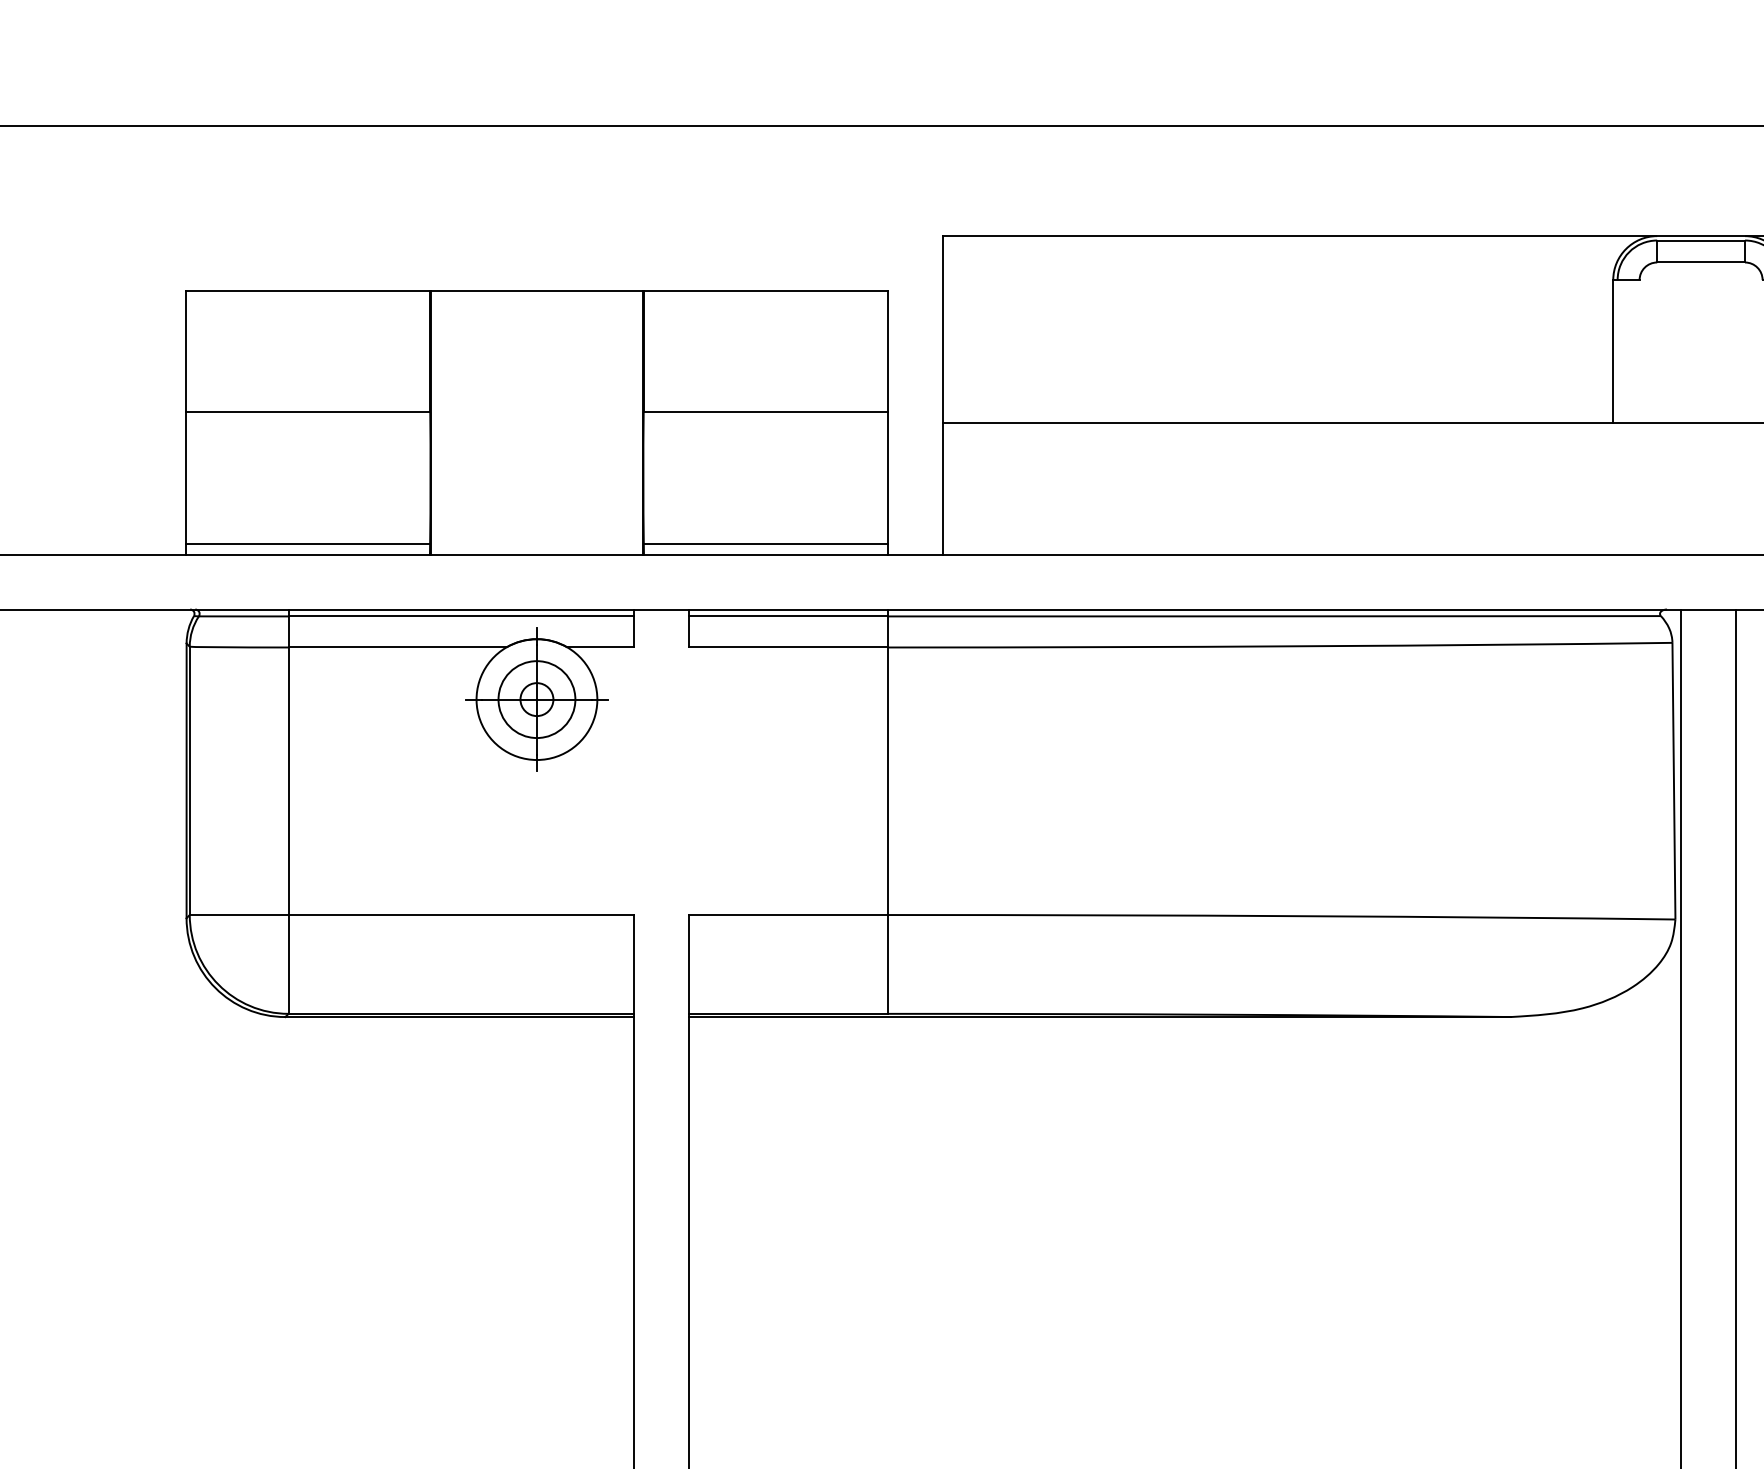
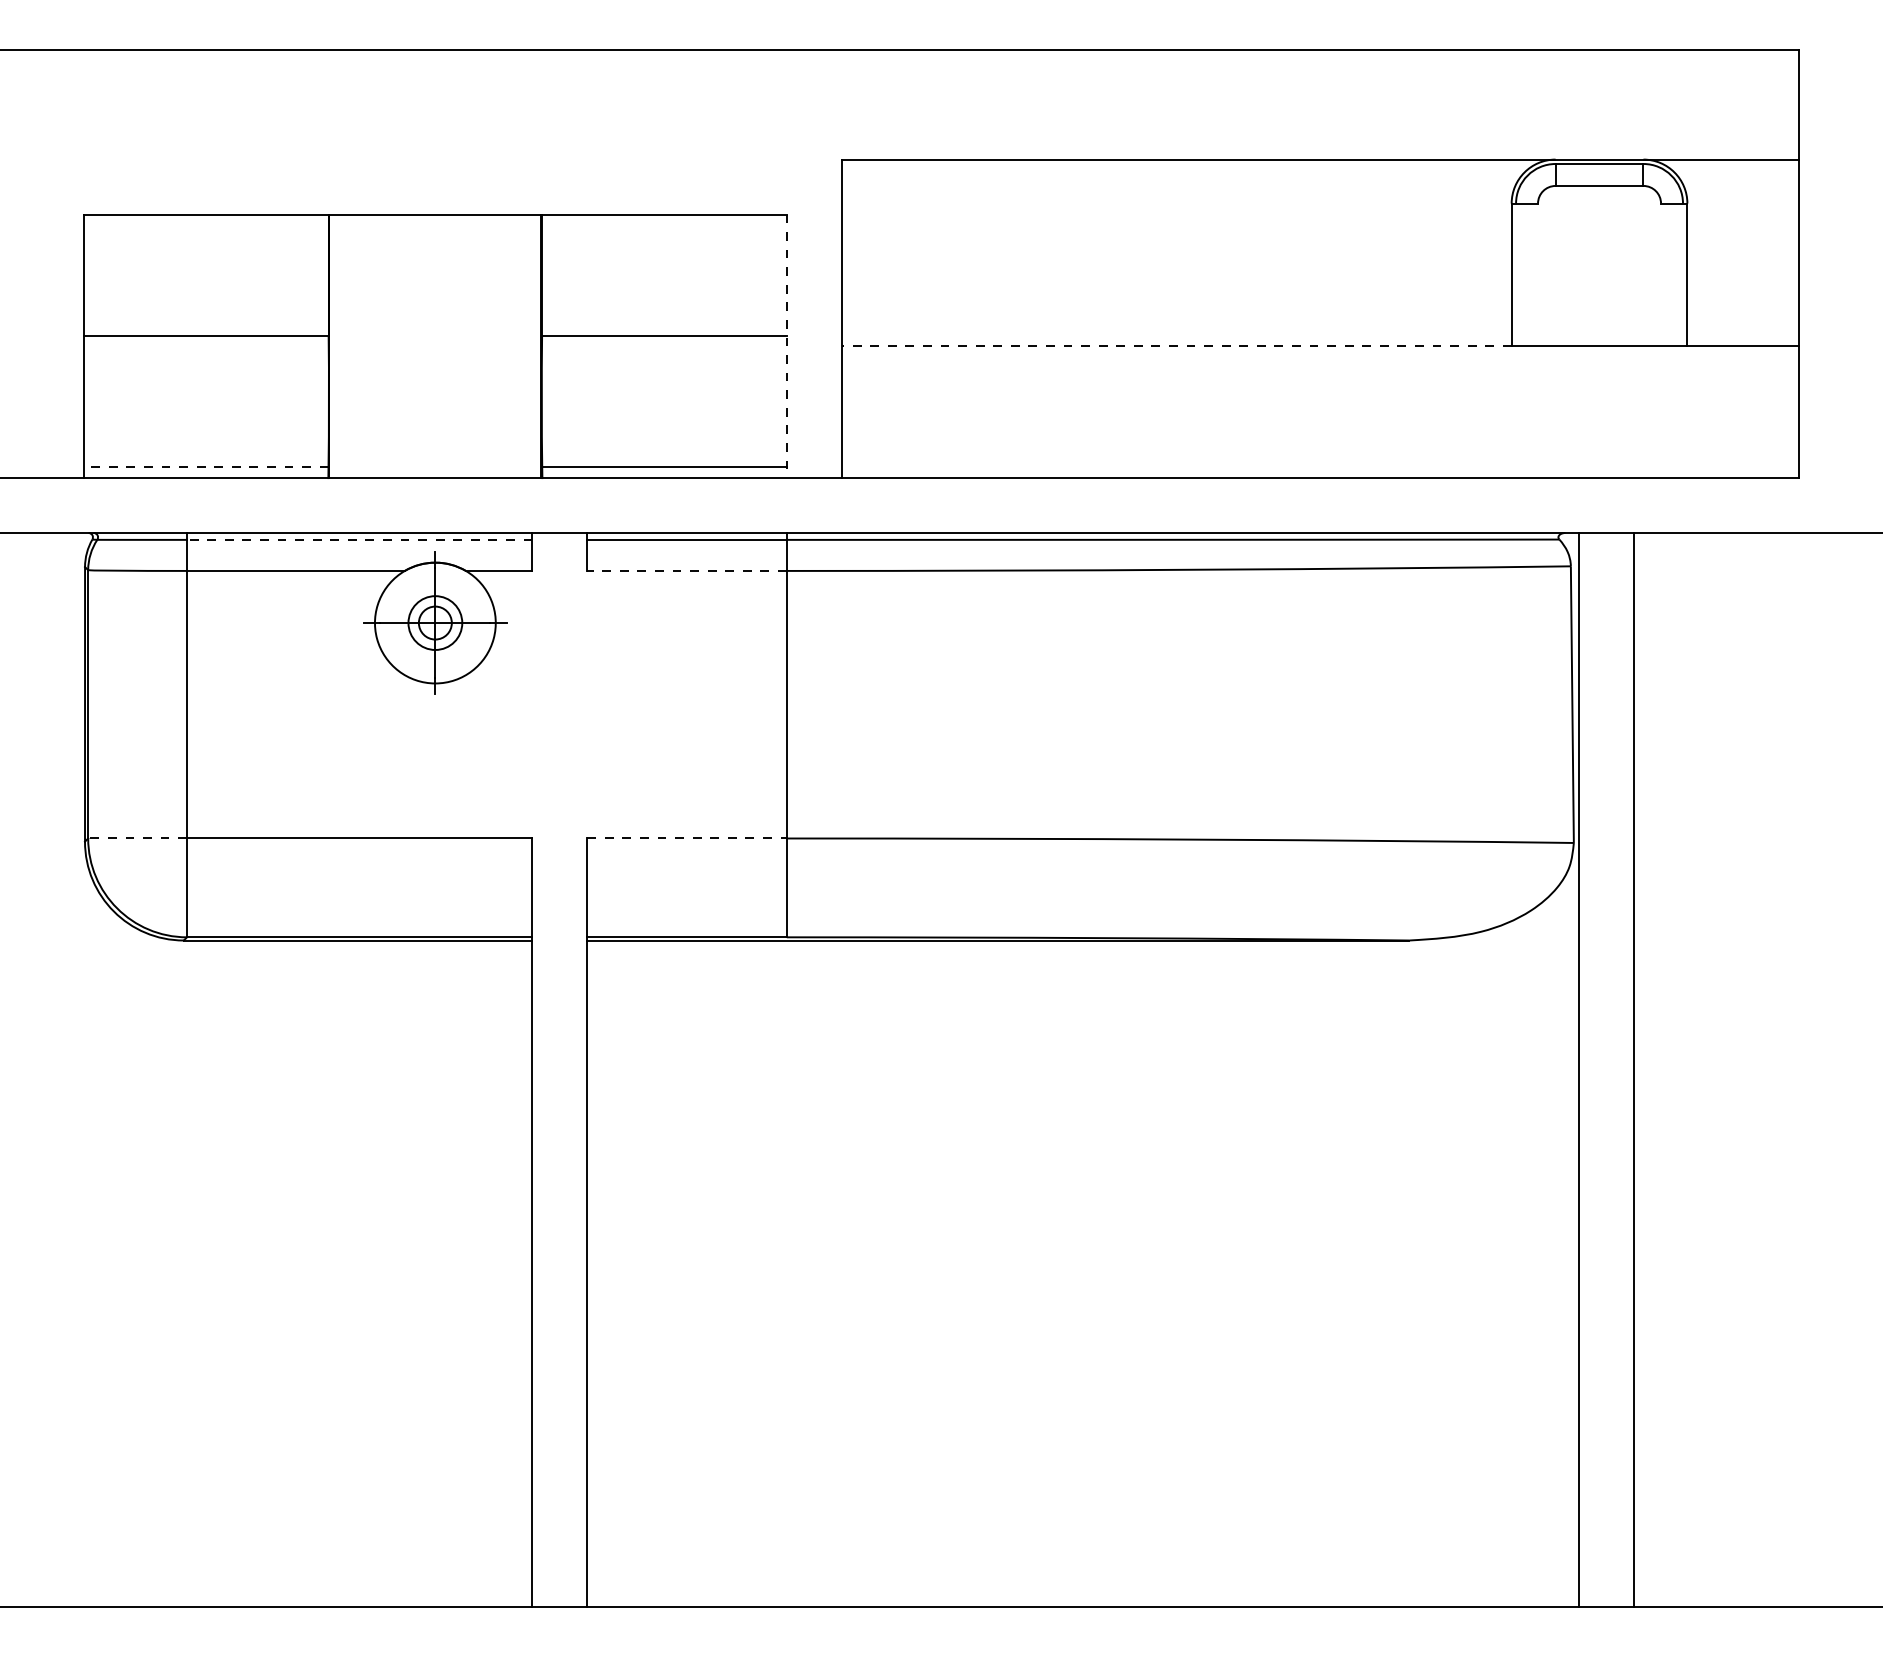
line: (888, 423) -> (786, 346), solid -> dashed
line: (1278, 423) -> (1176, 346), solid -> dashed
line: (307, 544) -> (205, 467), solid -> dashed
line: (461, 616) -> (359, 539), solid -> dashed
line: (789, 647) -> (687, 570), solid -> dashed
circle: (536, 699) -> (434, 622), size x0.7
line: (239, 915) -> (137, 838), solid -> dashed
line: (789, 915) -> (687, 838), solid -> dashed

